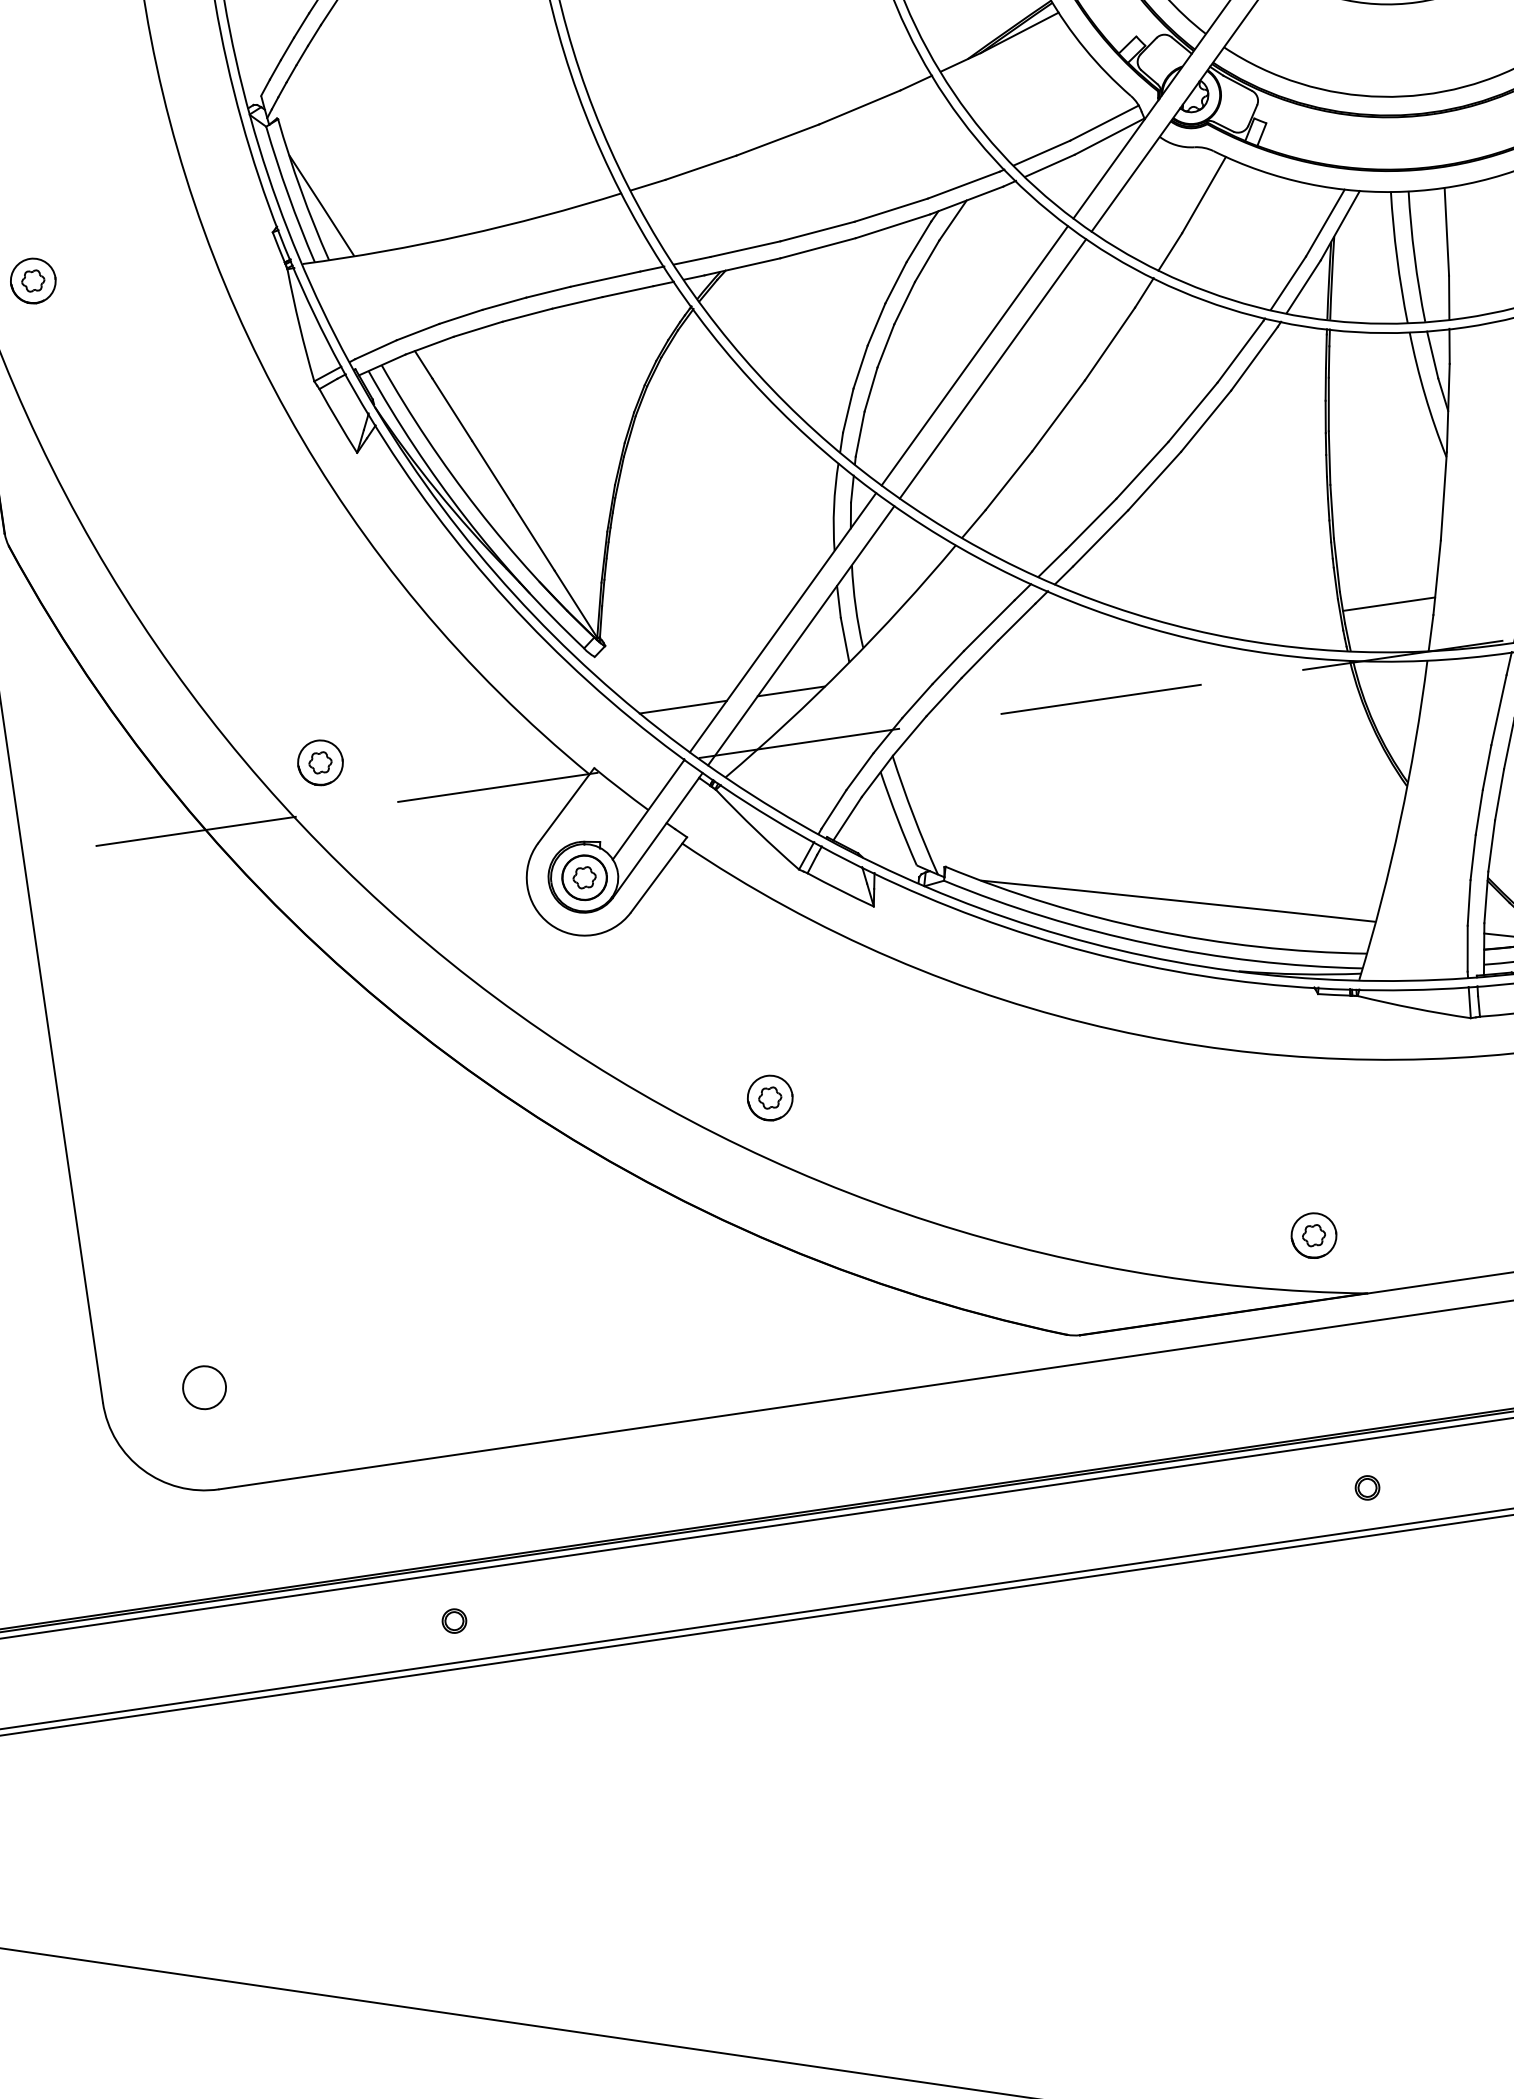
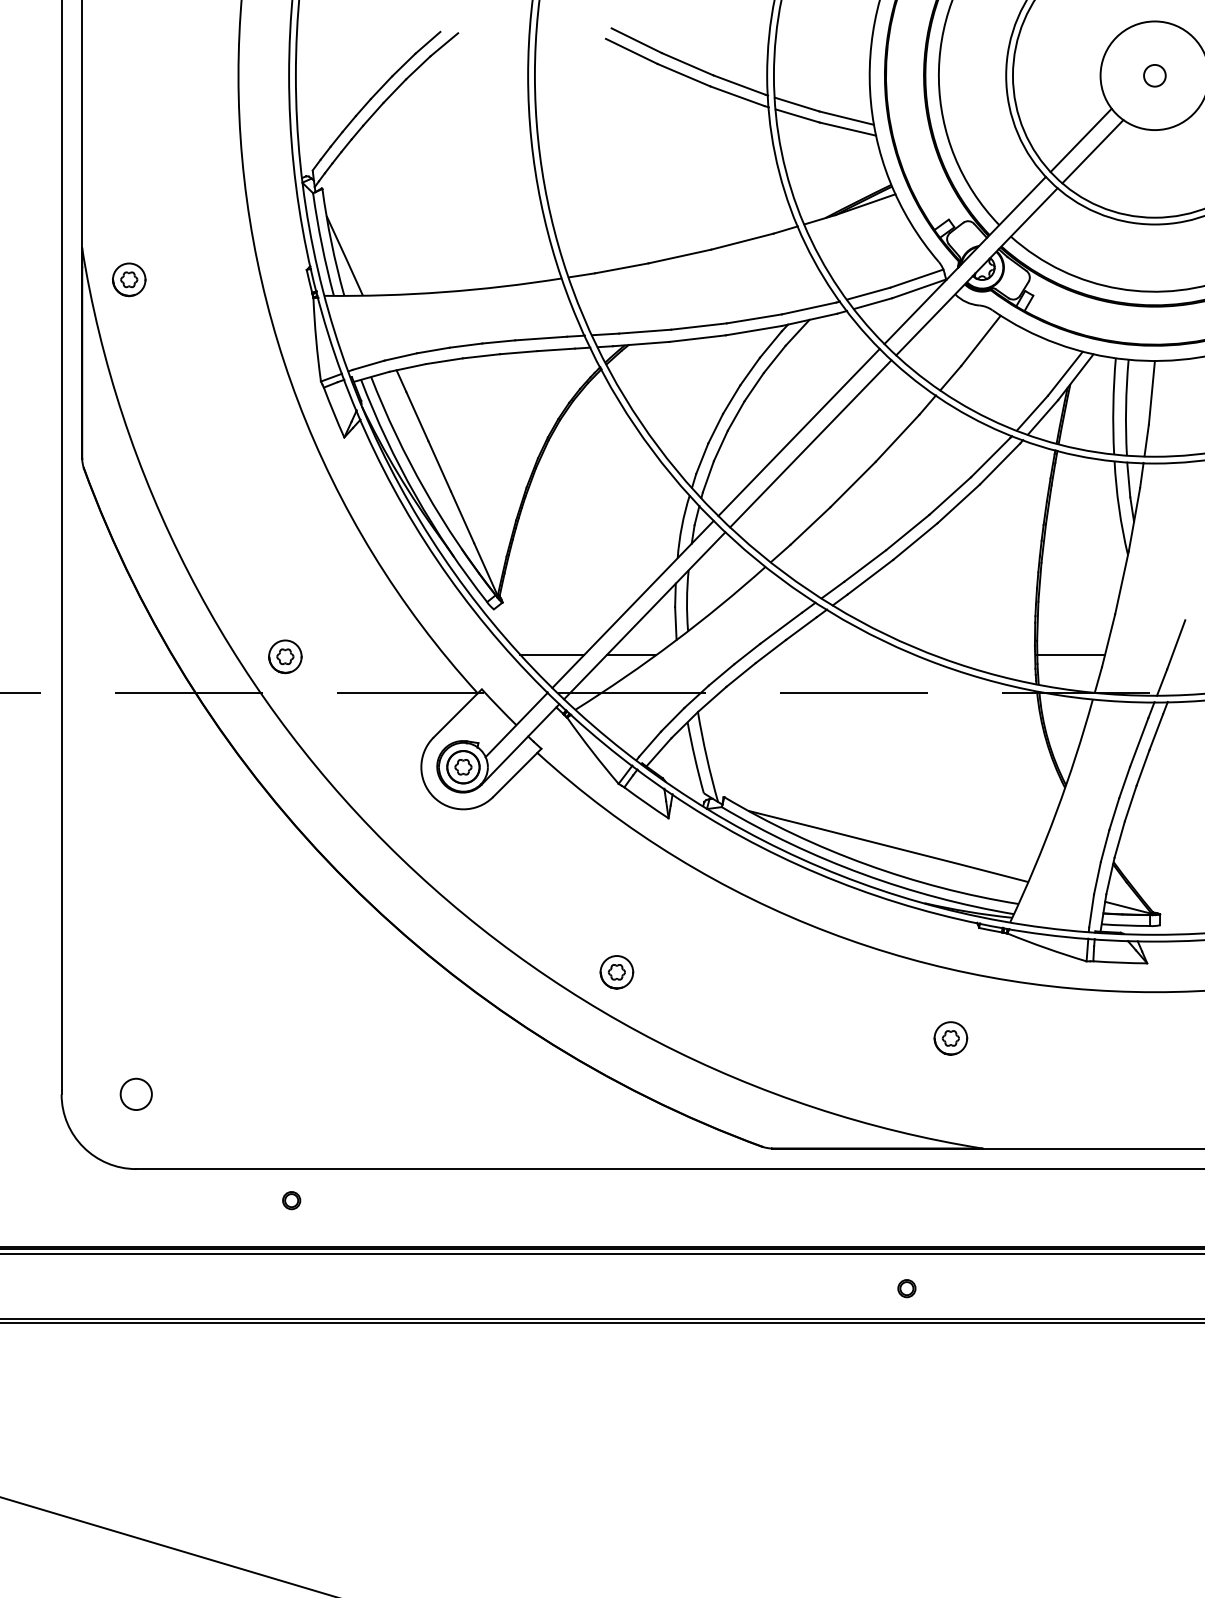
part: (769, 1098) -> (616, 972), moved
part: (1313, 1235) -> (950, 1038), moved
part: (1366, 1487) -> (906, 1288), moved
part: (454, 1620) -> (291, 1200), moved

